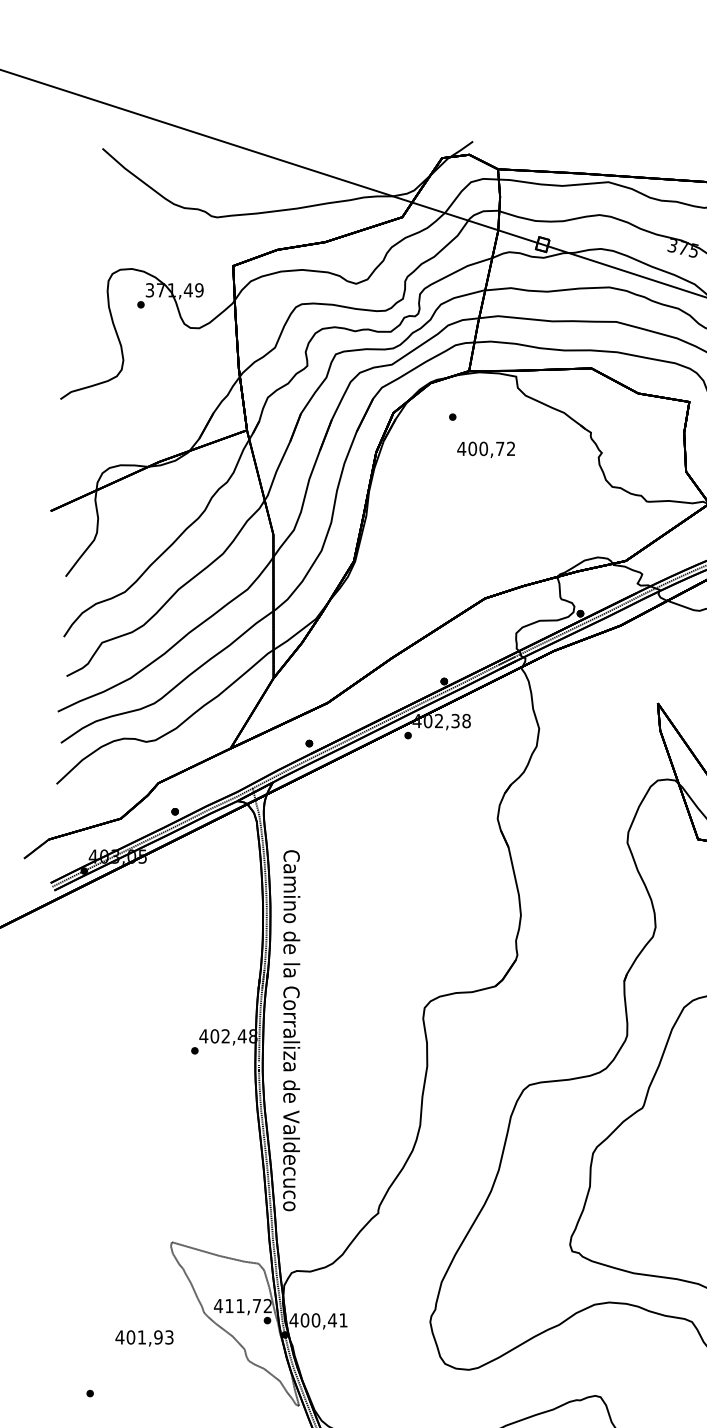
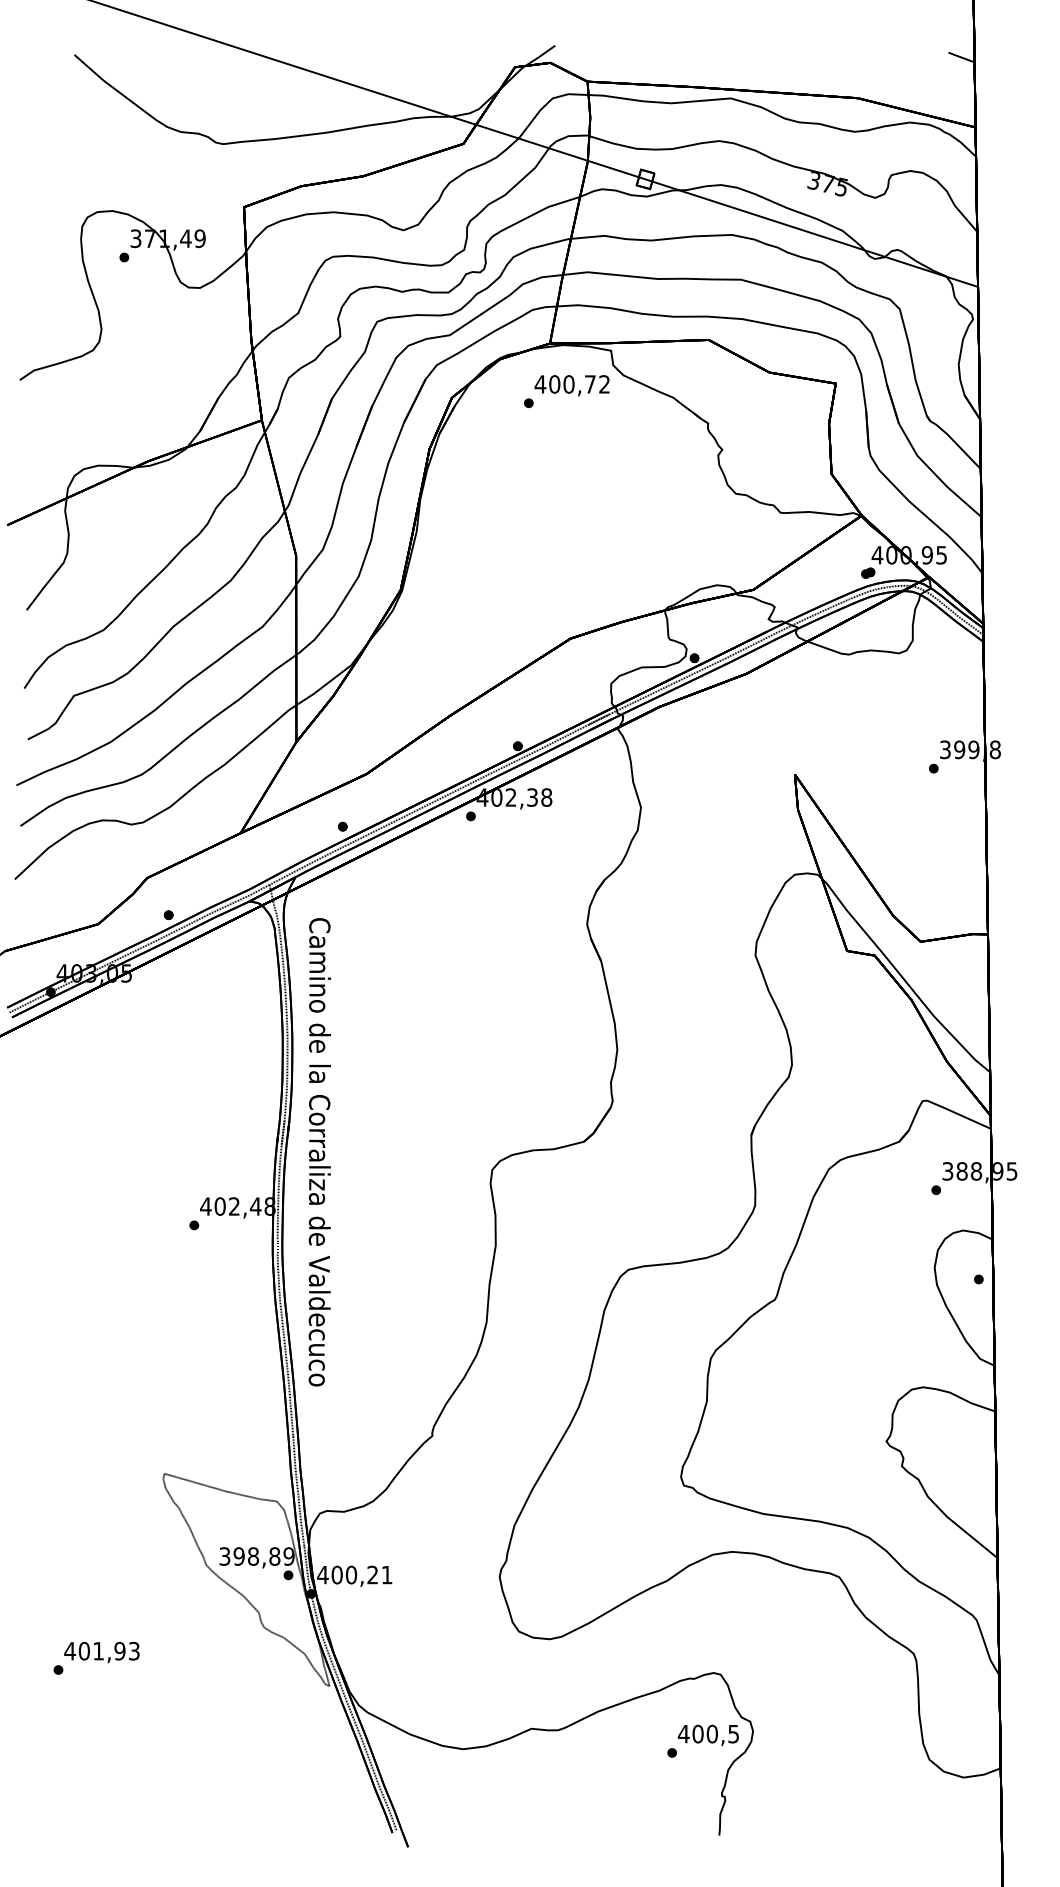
text: (485, 449) -> (571, 385), moved
text: (291, 1030) -> (319, 1152), moved
text: (242, 1306) -> (256, 1556), 411,72 -> 398,89
text: (332, 1319) -> (372, 1574), 400,41 -> 400,21
text: (144, 1338) -> (101, 1652), moved

